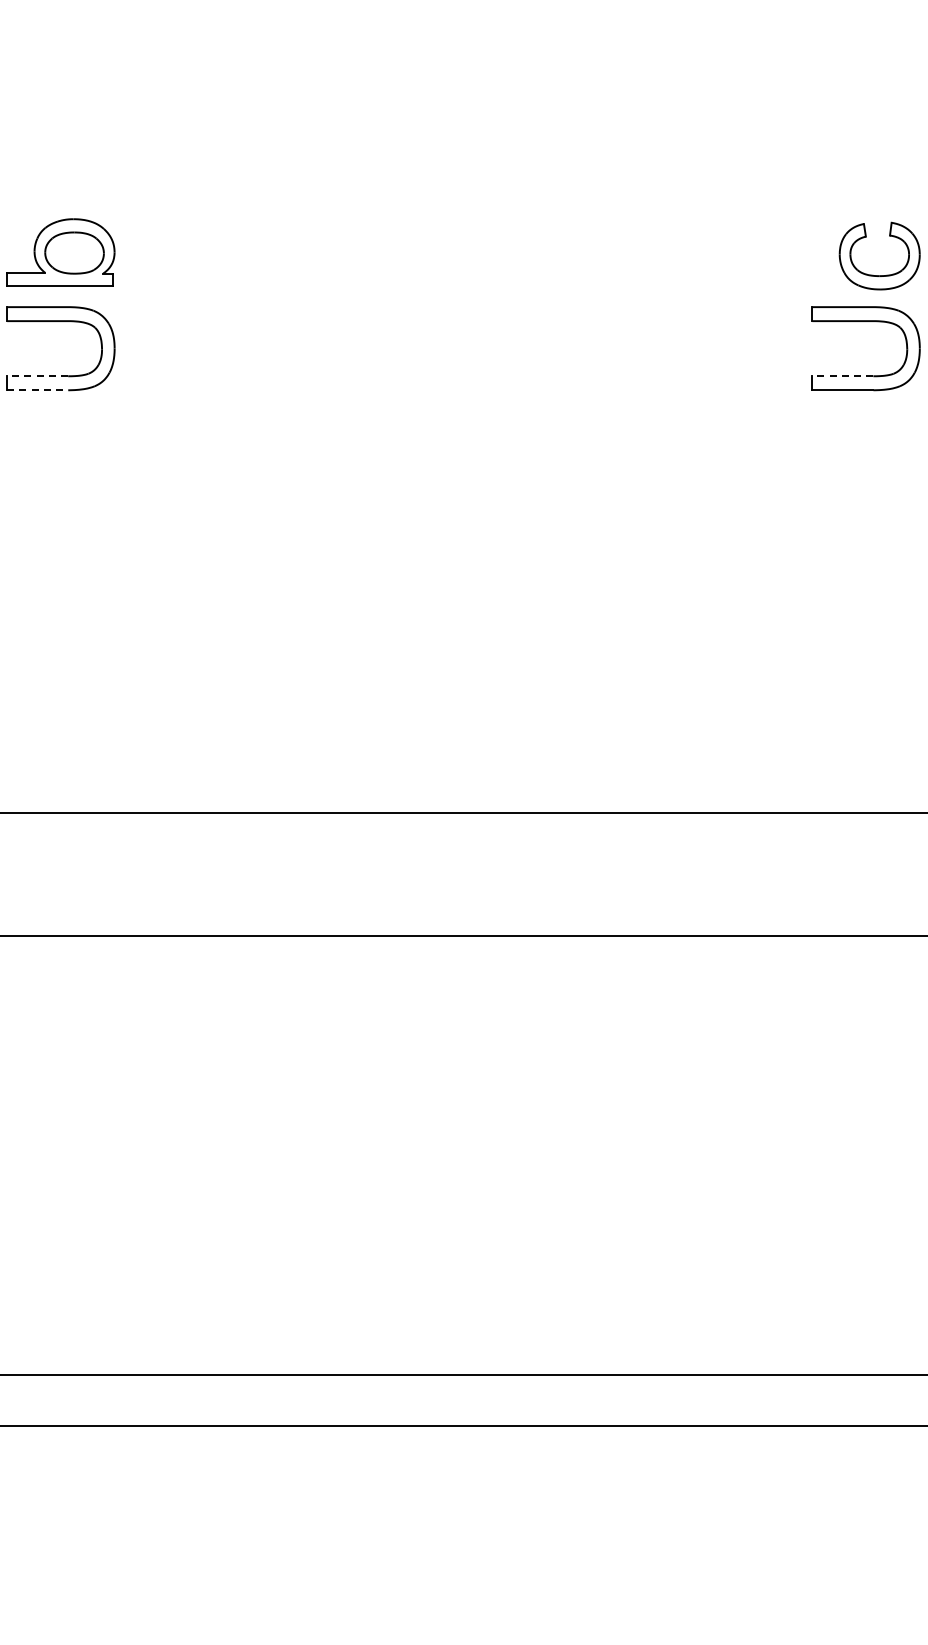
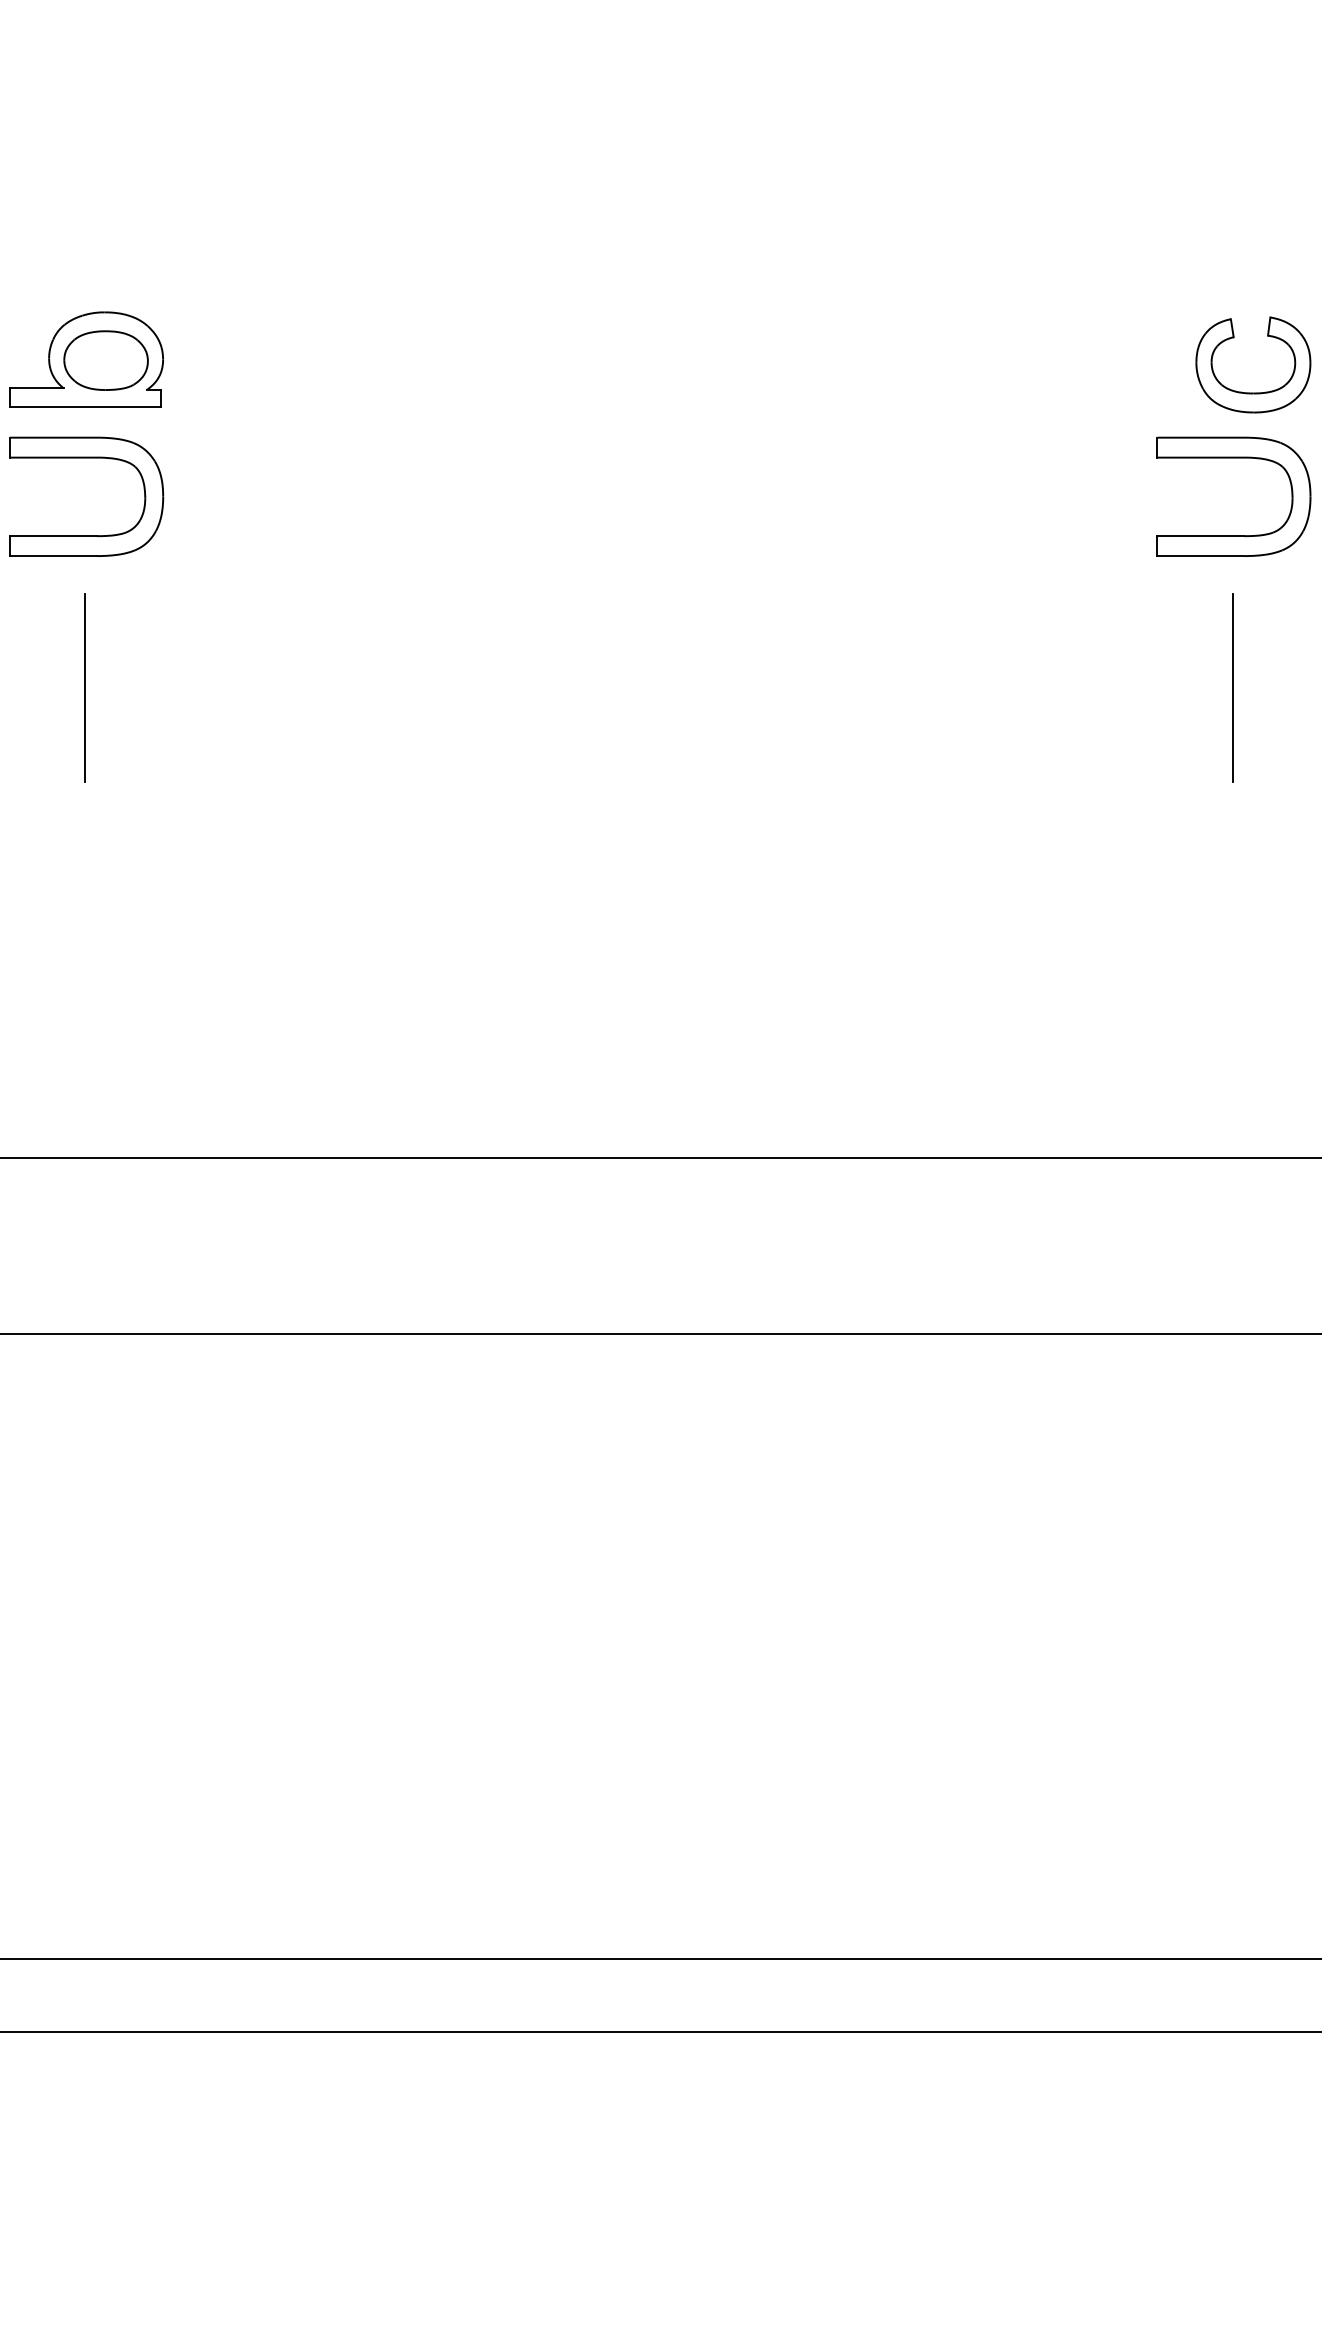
line: (37, 376) -> (53, 536), dashed -> solid
line: (842, 376) -> (1200, 536), dashed -> solid
line: (37, 390) -> (53, 556), dashed -> solid
line: (60, 482) -> (86, 687), added
line: (865, 482) -> (1233, 687), added

